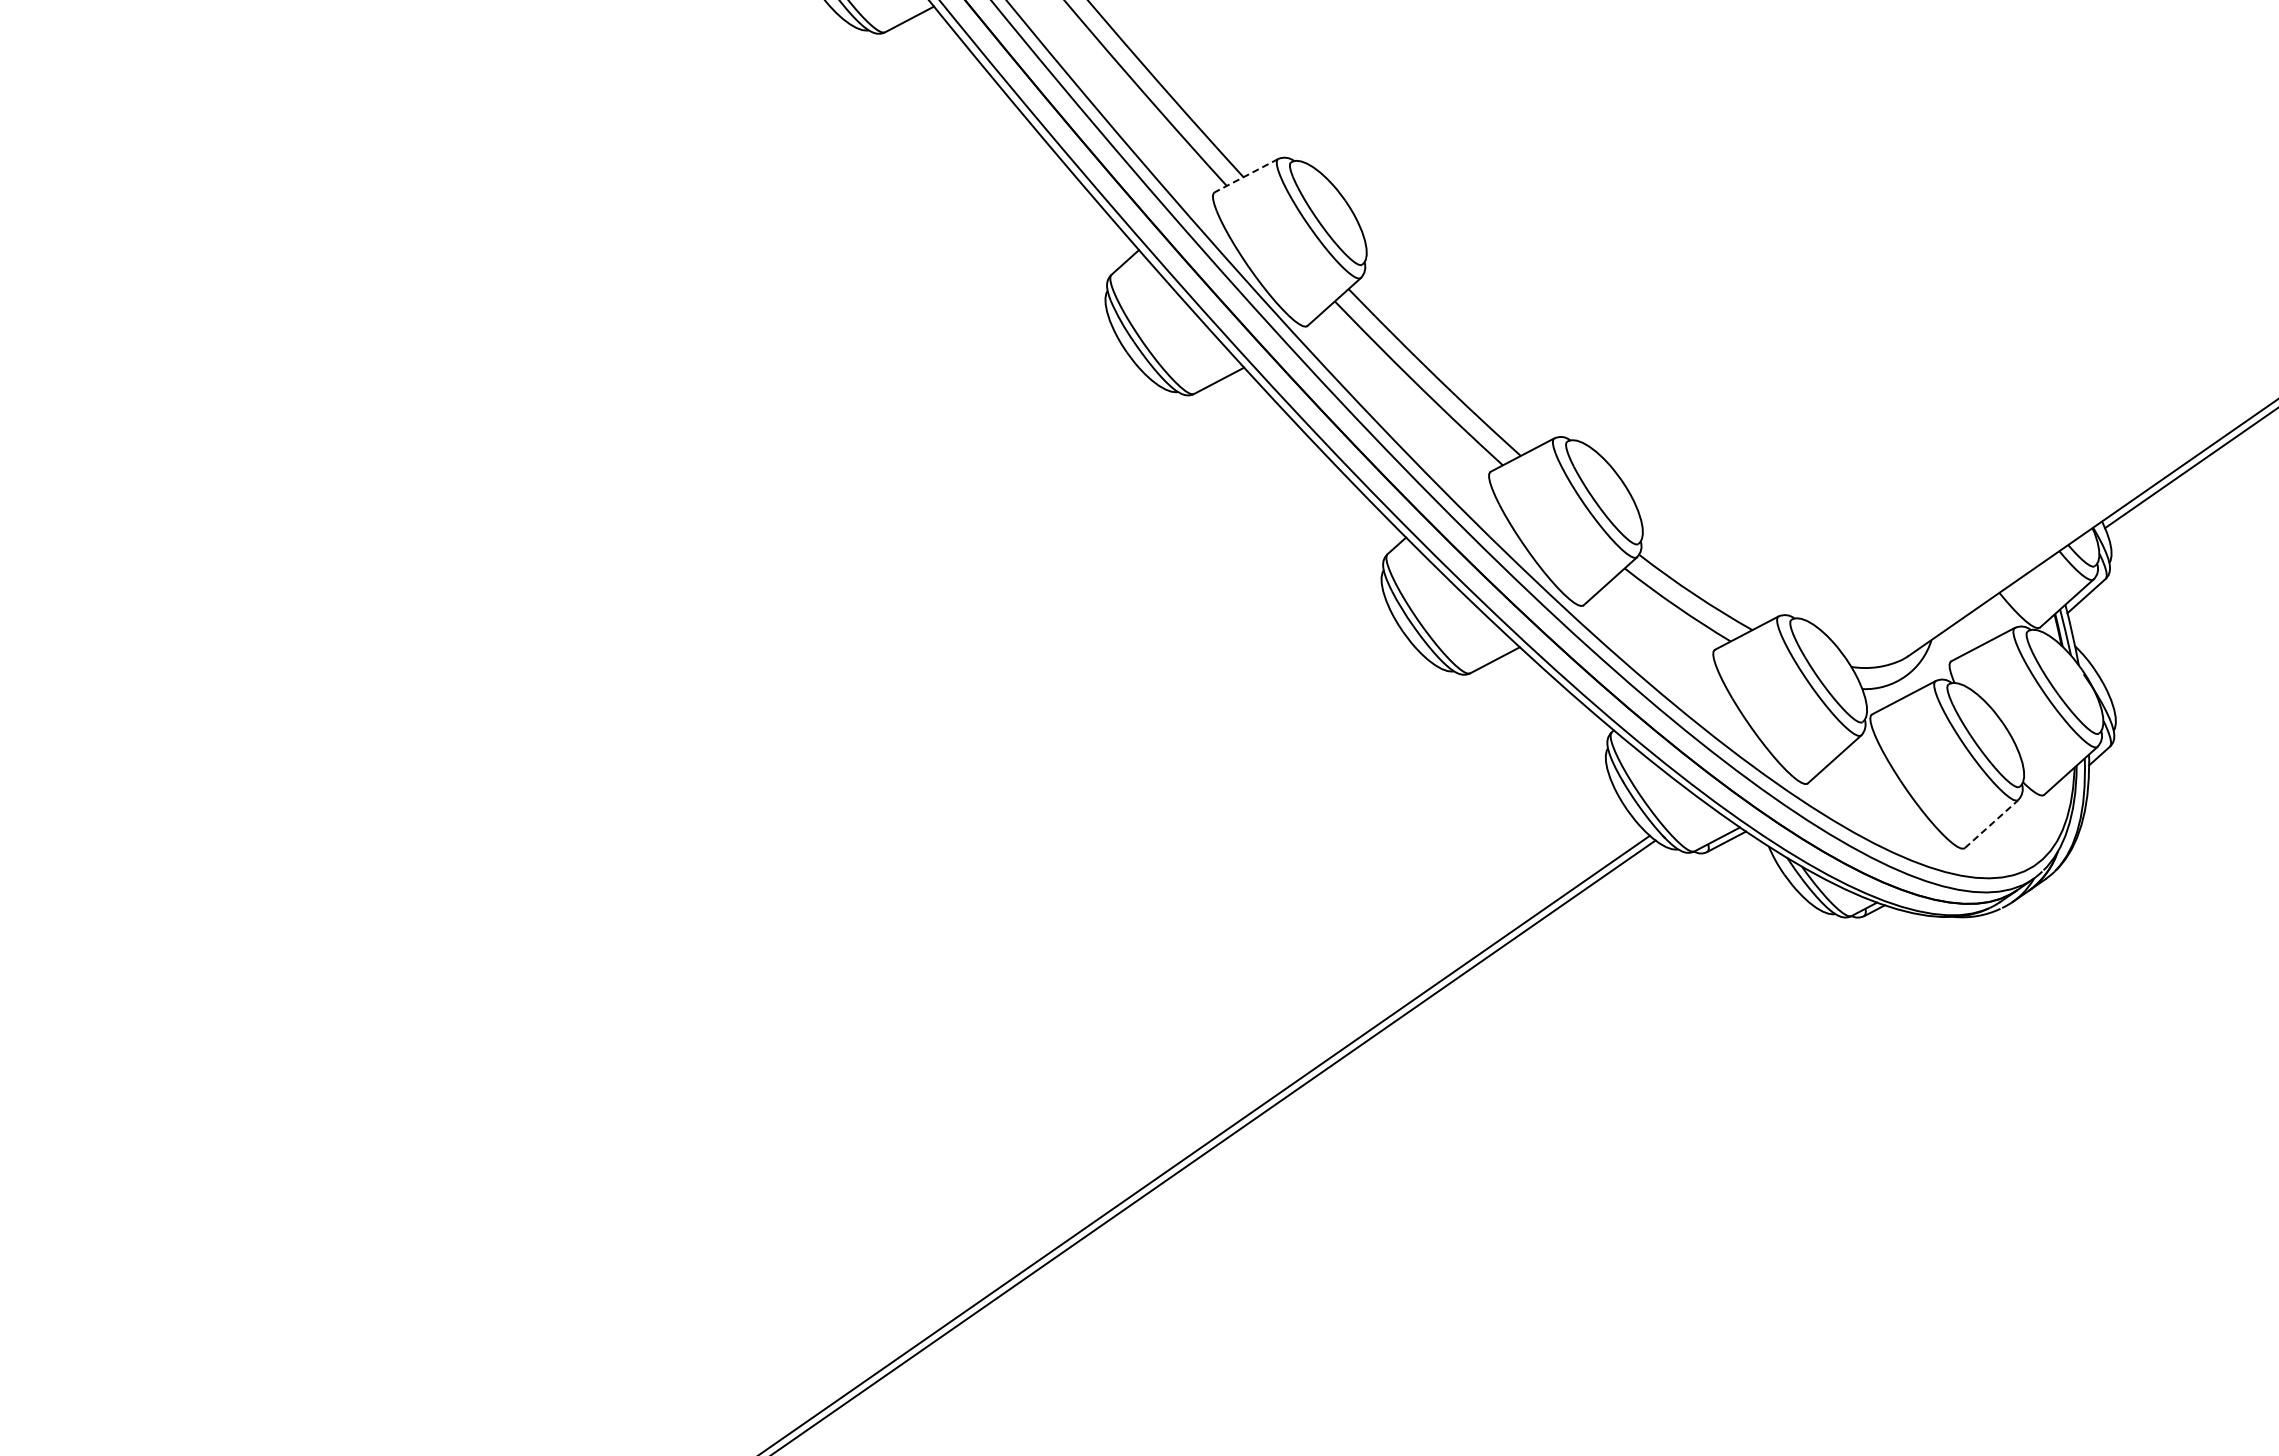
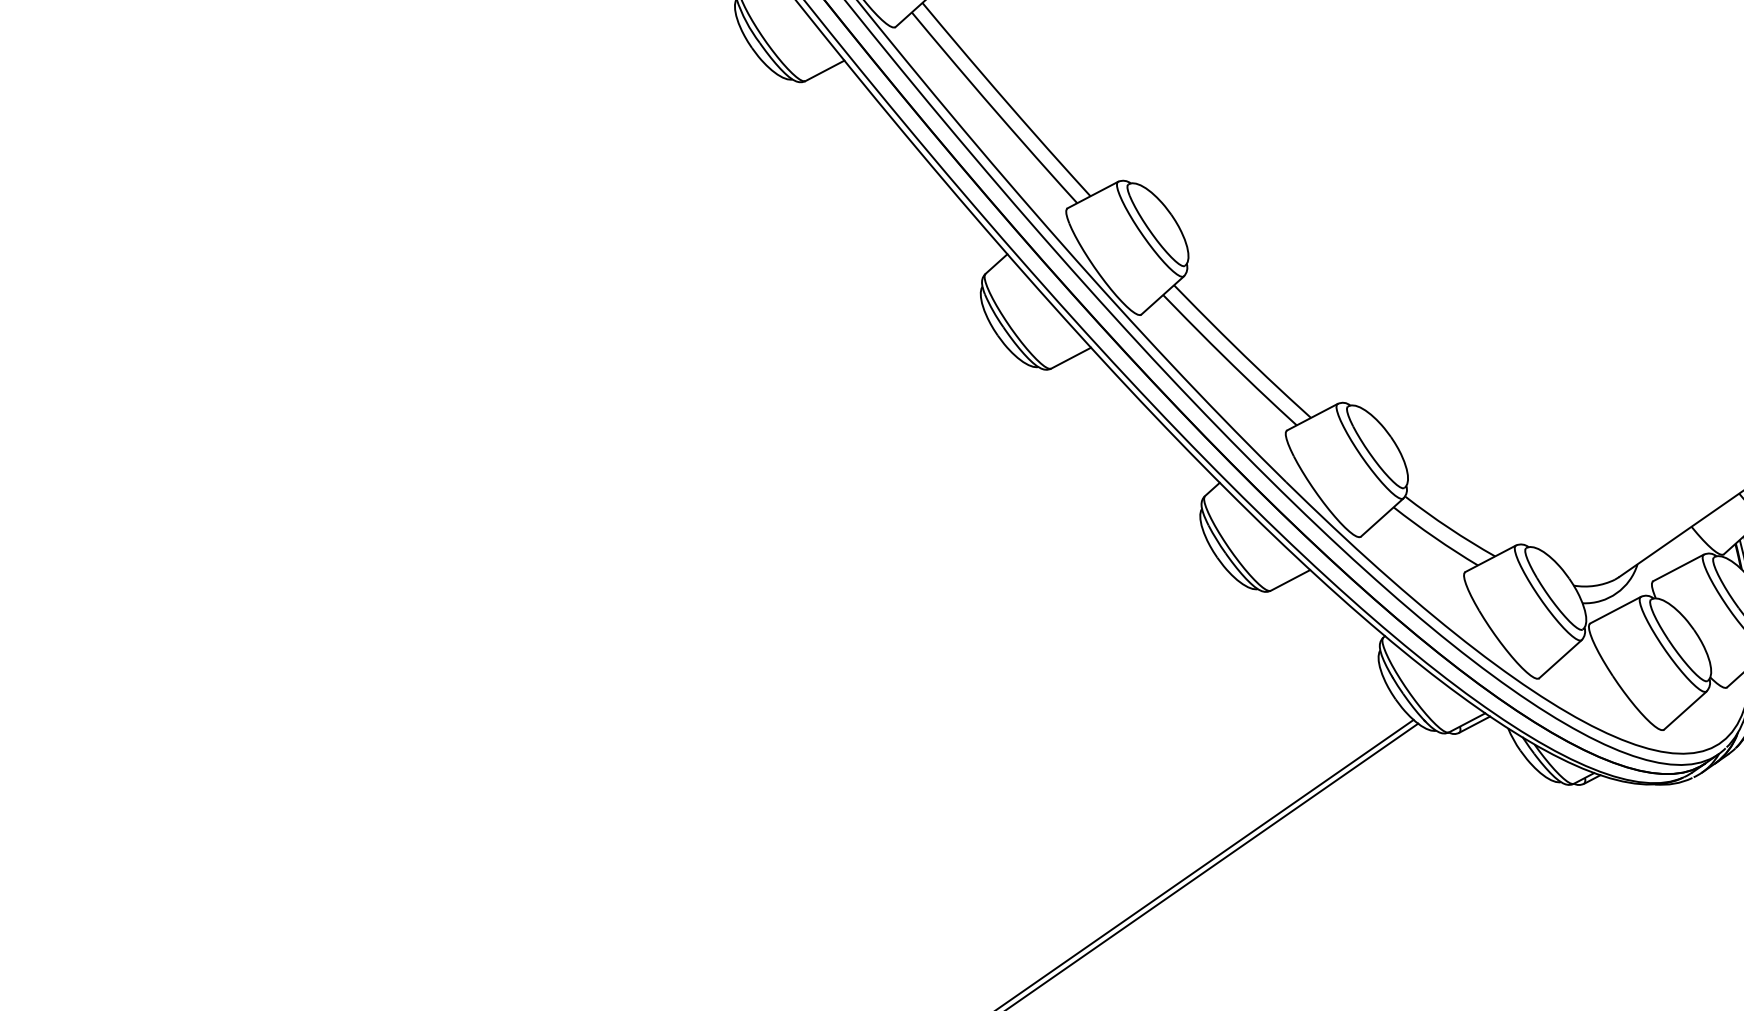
line: (1246, 175) -> (1092, 194), dashed -> solid
line: (1991, 824) -> (1685, 710), dashed -> solid

